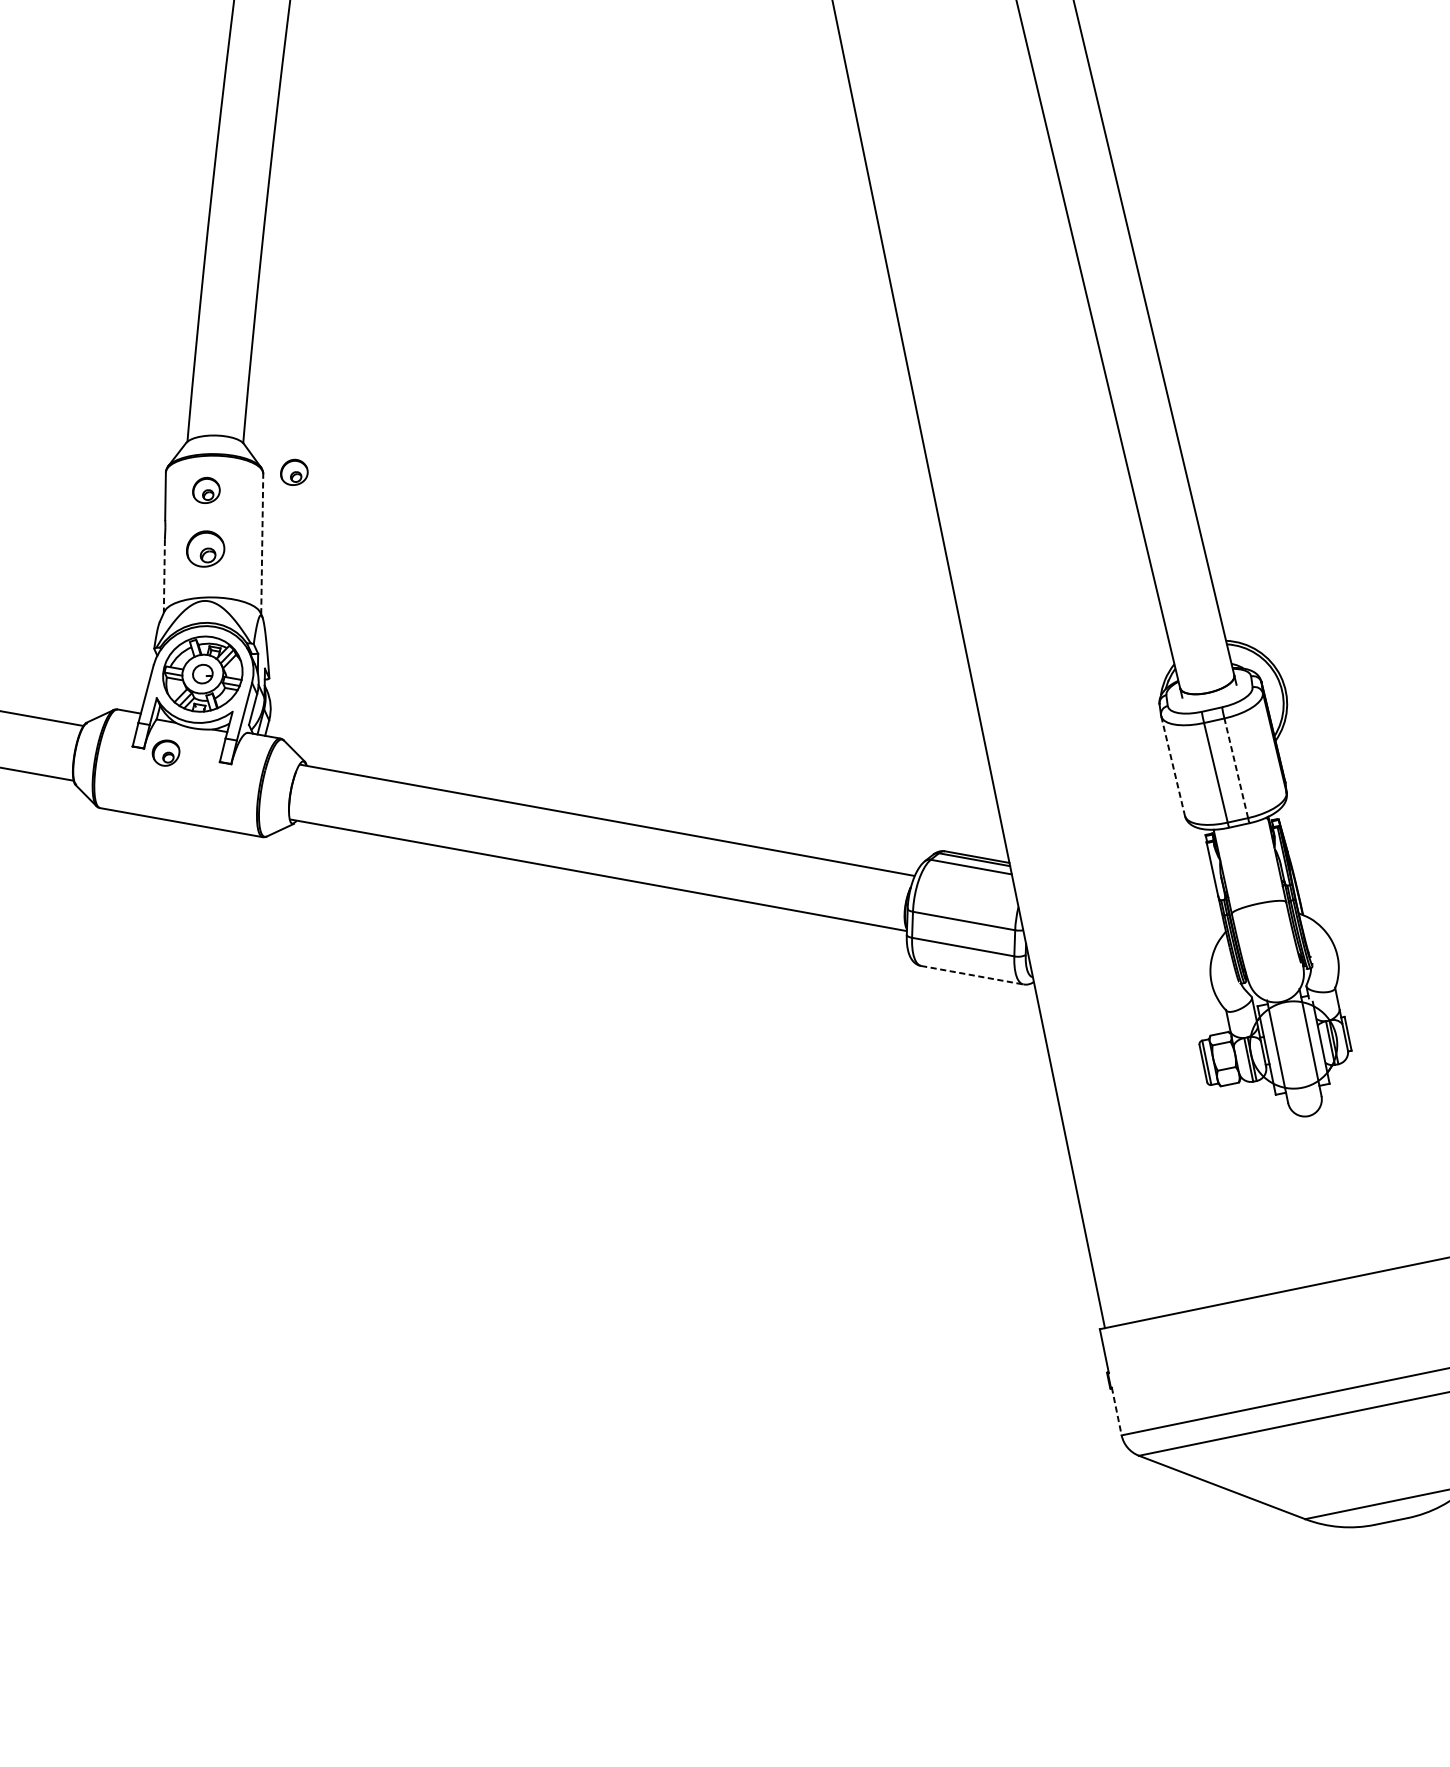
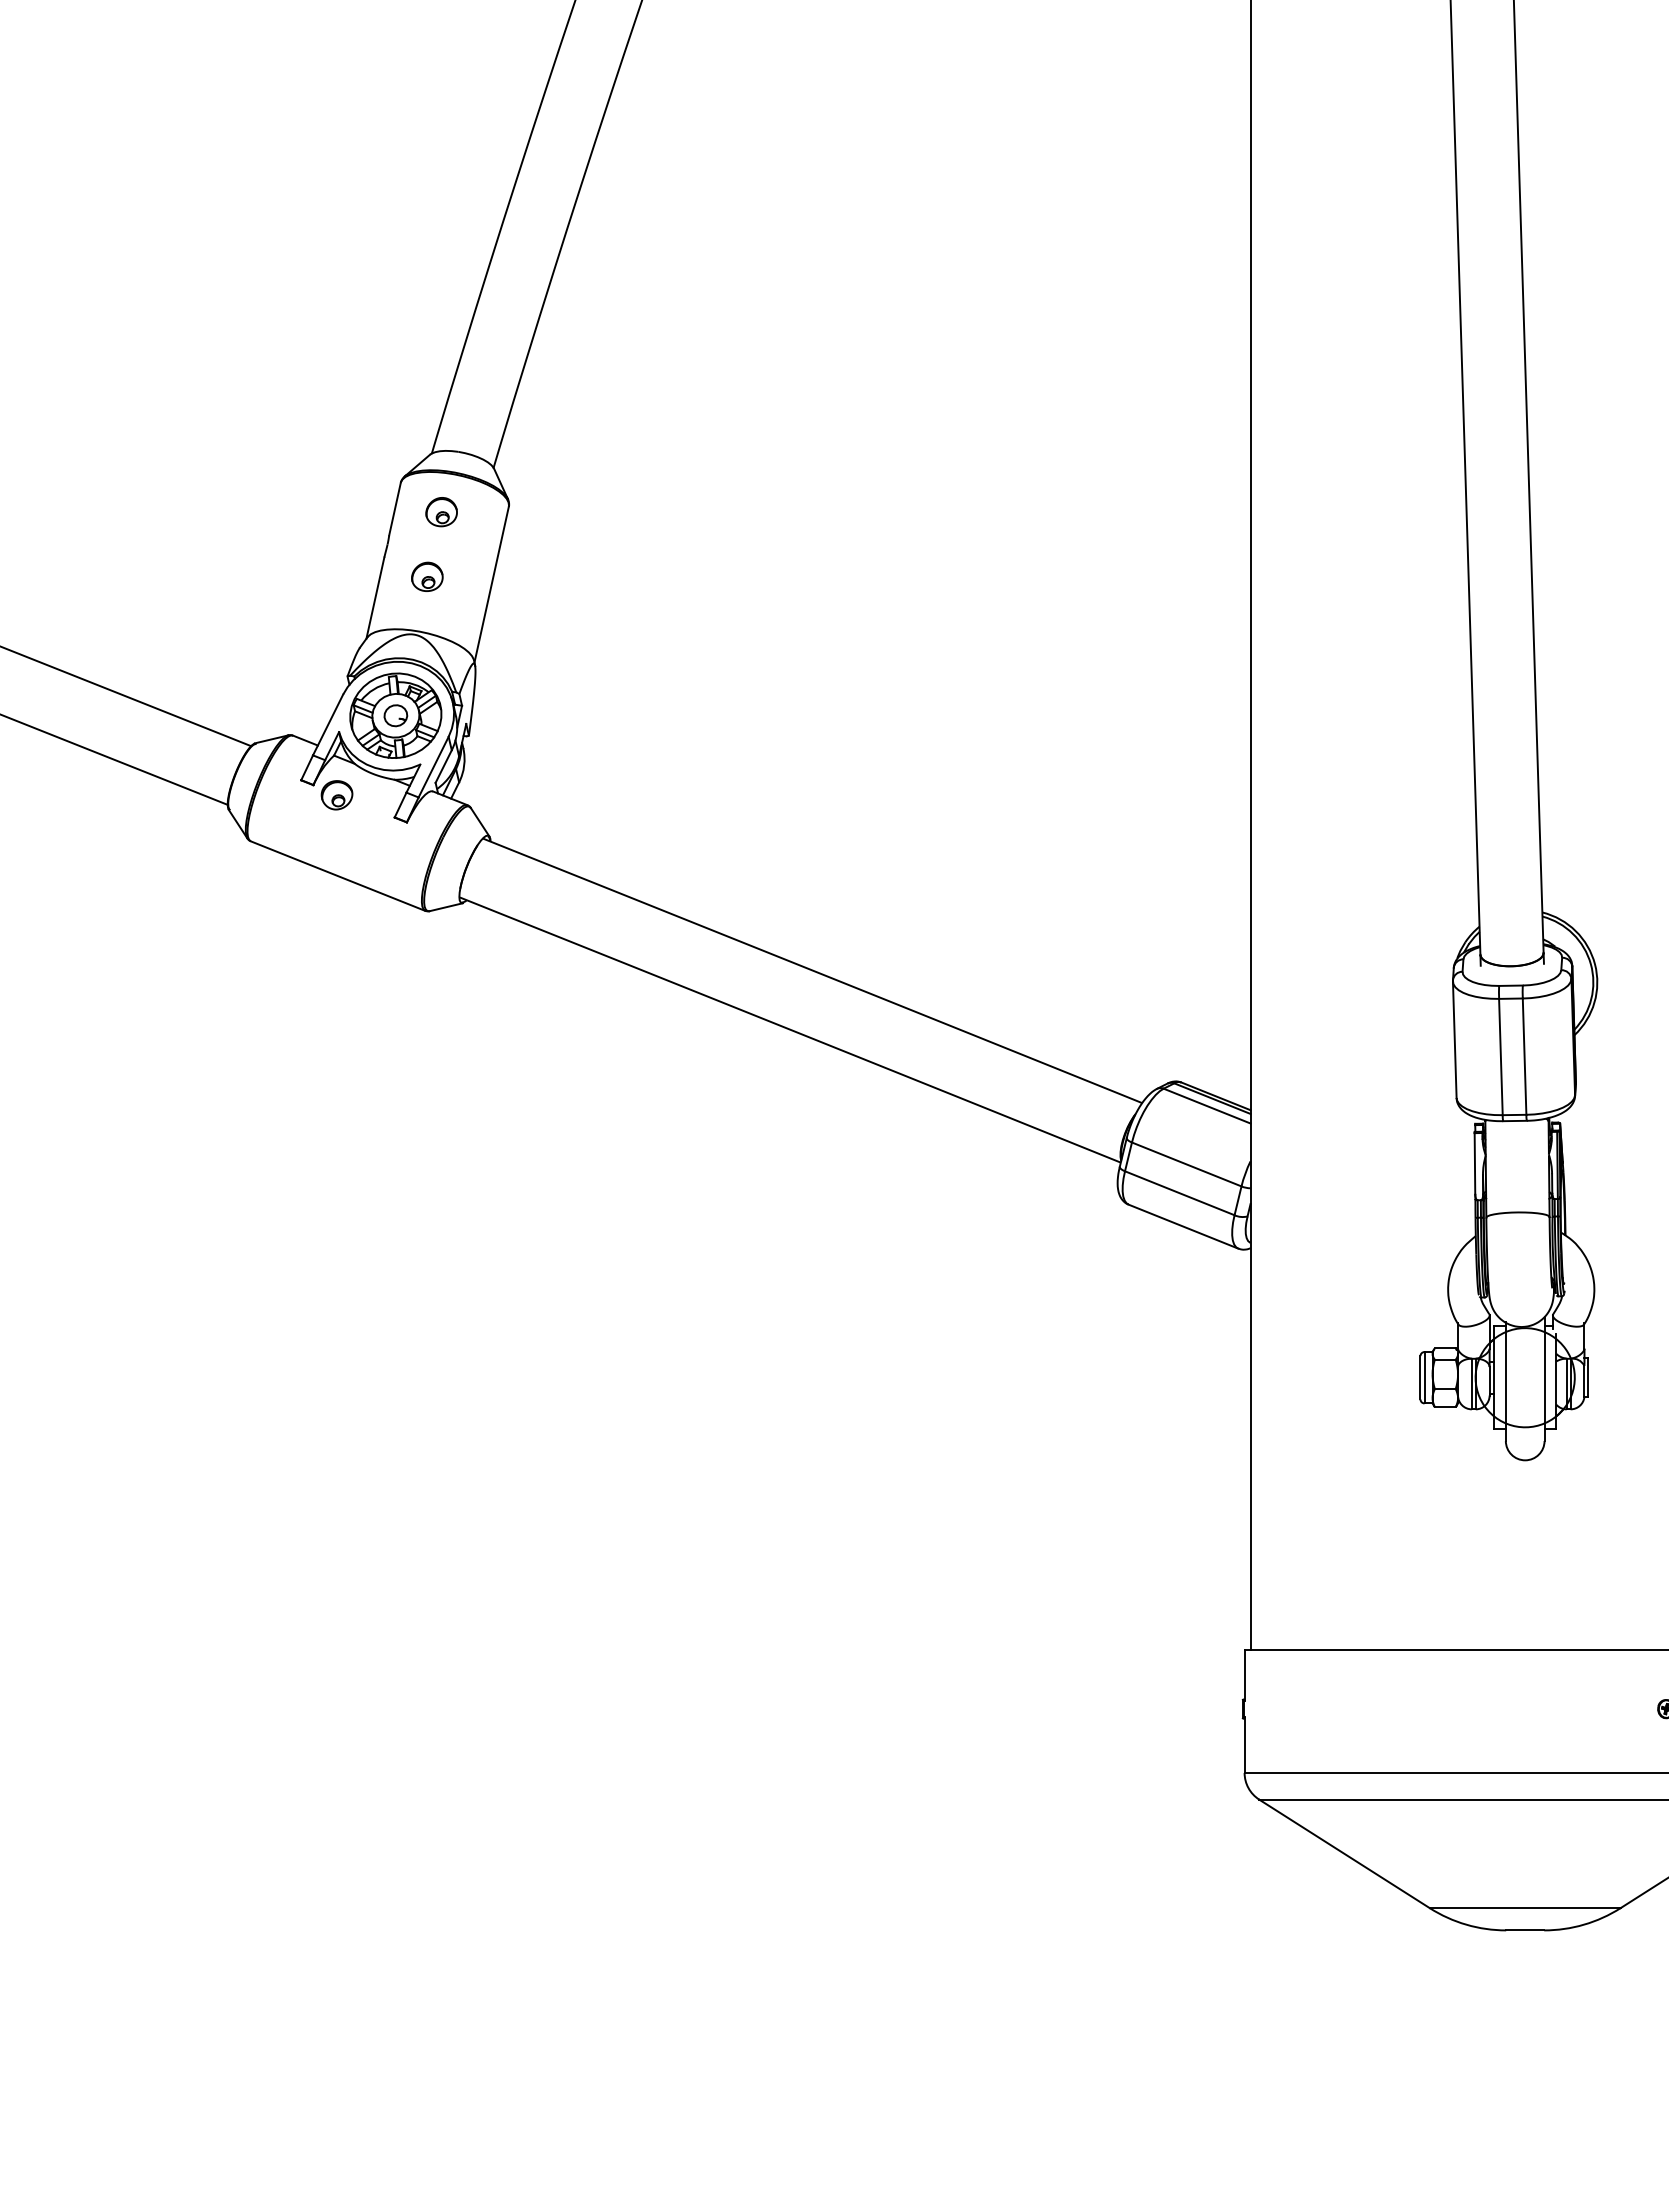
part: (294, 472) -> (543, 512), removed
line: (262, 544) -> (491, 584), dashed -> solid
part: (205, 548) -> (427, 576), size x0.71
line: (164, 576) -> (375, 598), dashed -> solid
line: (1172, 766) -> (1454, 1040), dashed -> solid
line: (1236, 768) -> (1524, 1056), dashed -> solid
line: (972, 975) -> (1183, 1226), dashed -> solid
line: (1116, 1411) -> (1244, 1745), dashed -> solid

